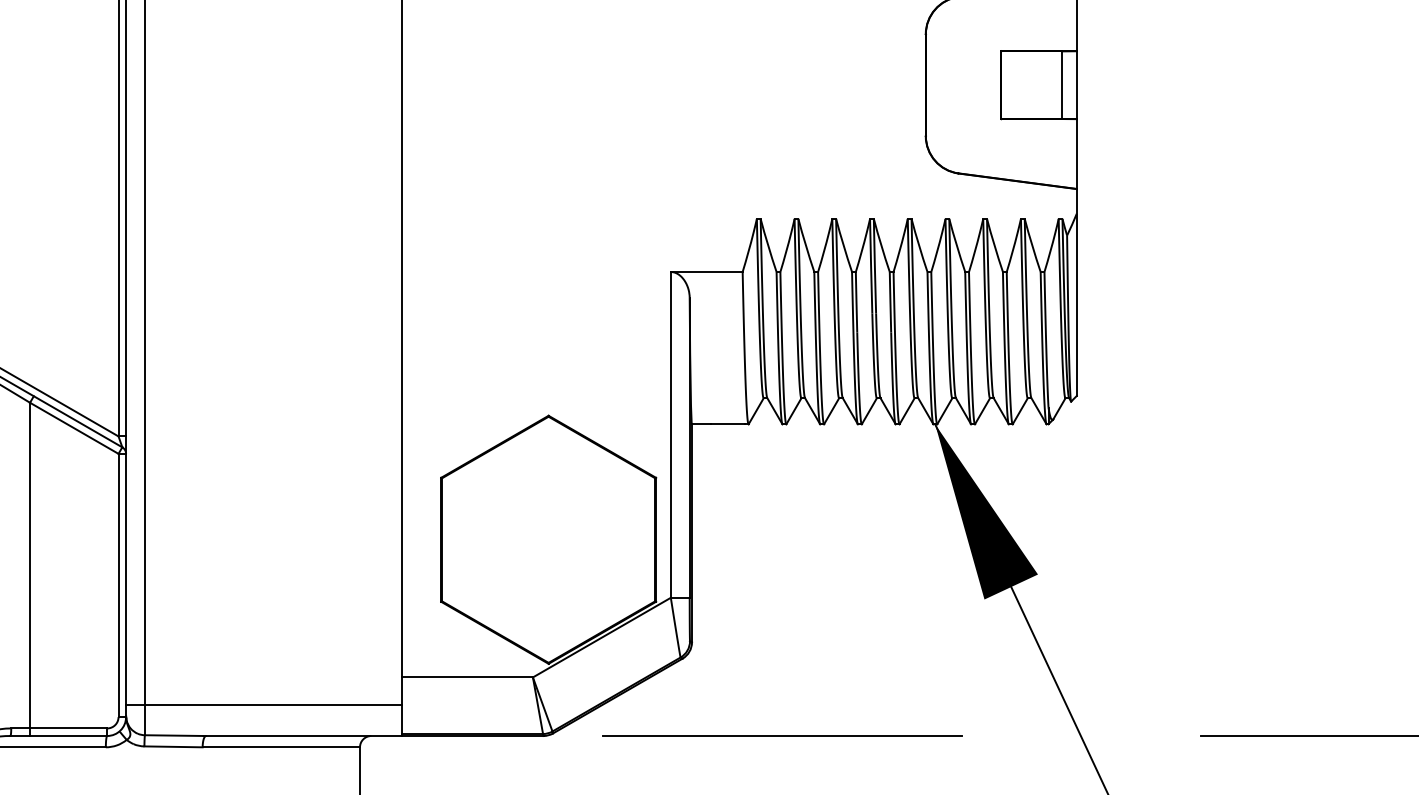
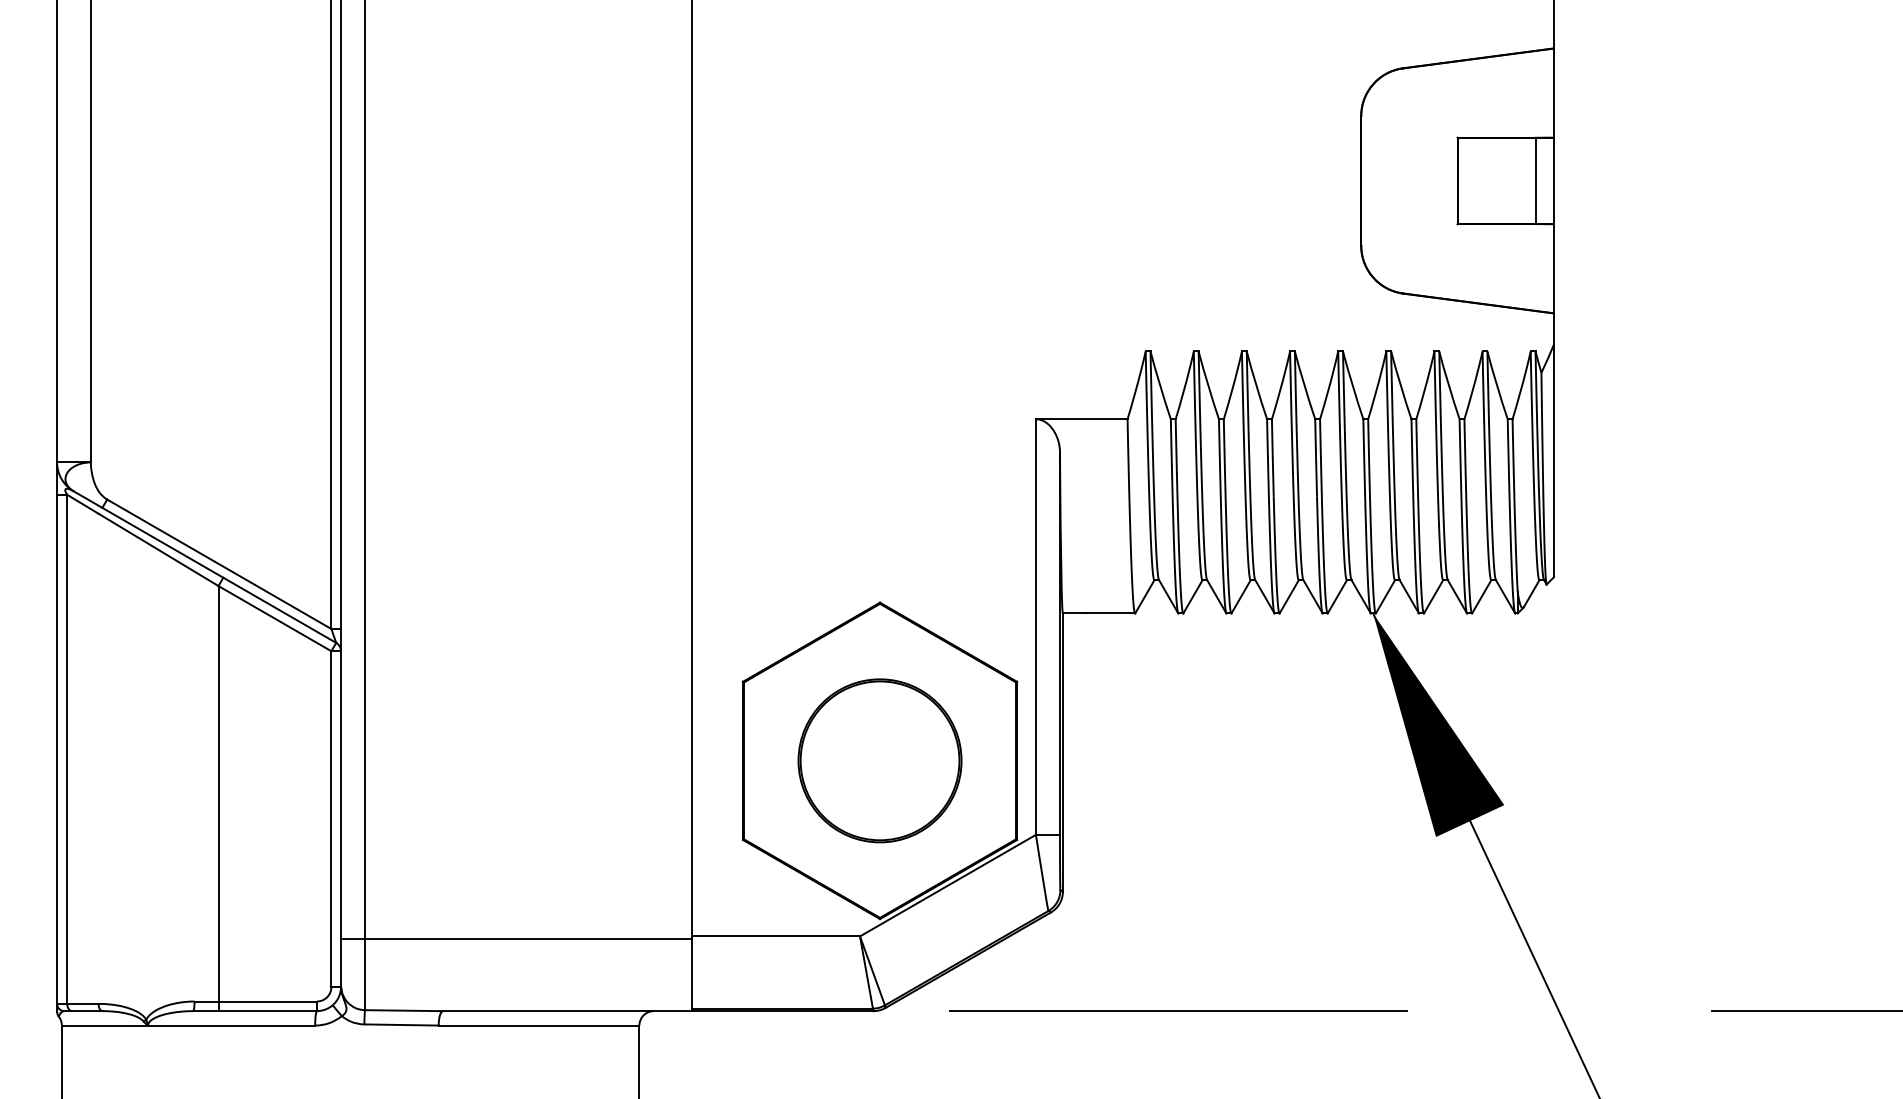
part: (548, 539) -> (879, 760), added
line: (263, 704) -> (516, 938), moved

